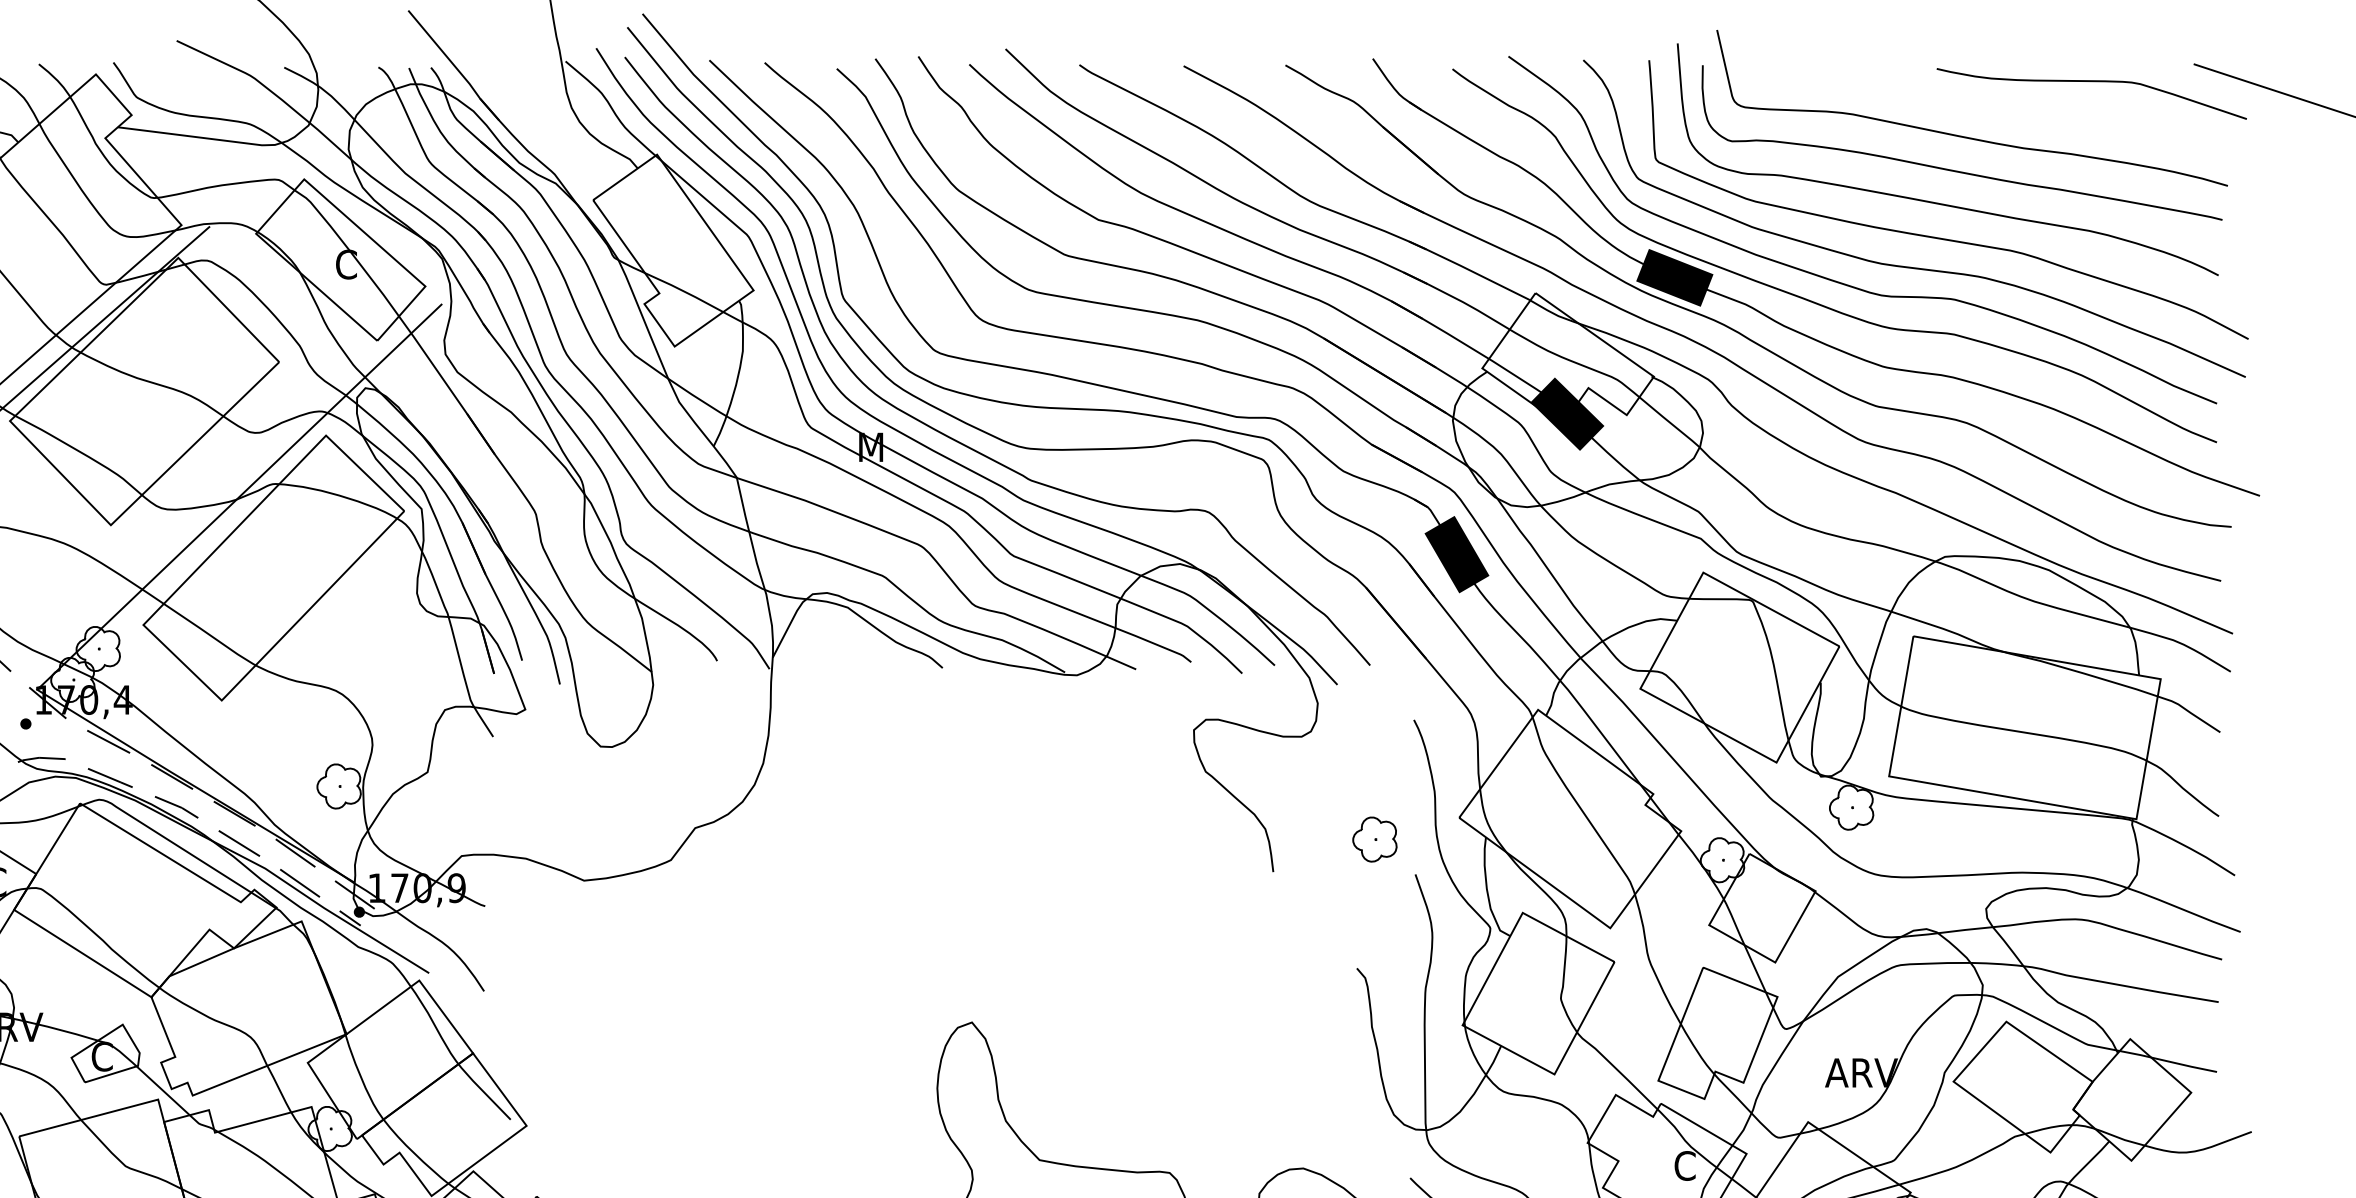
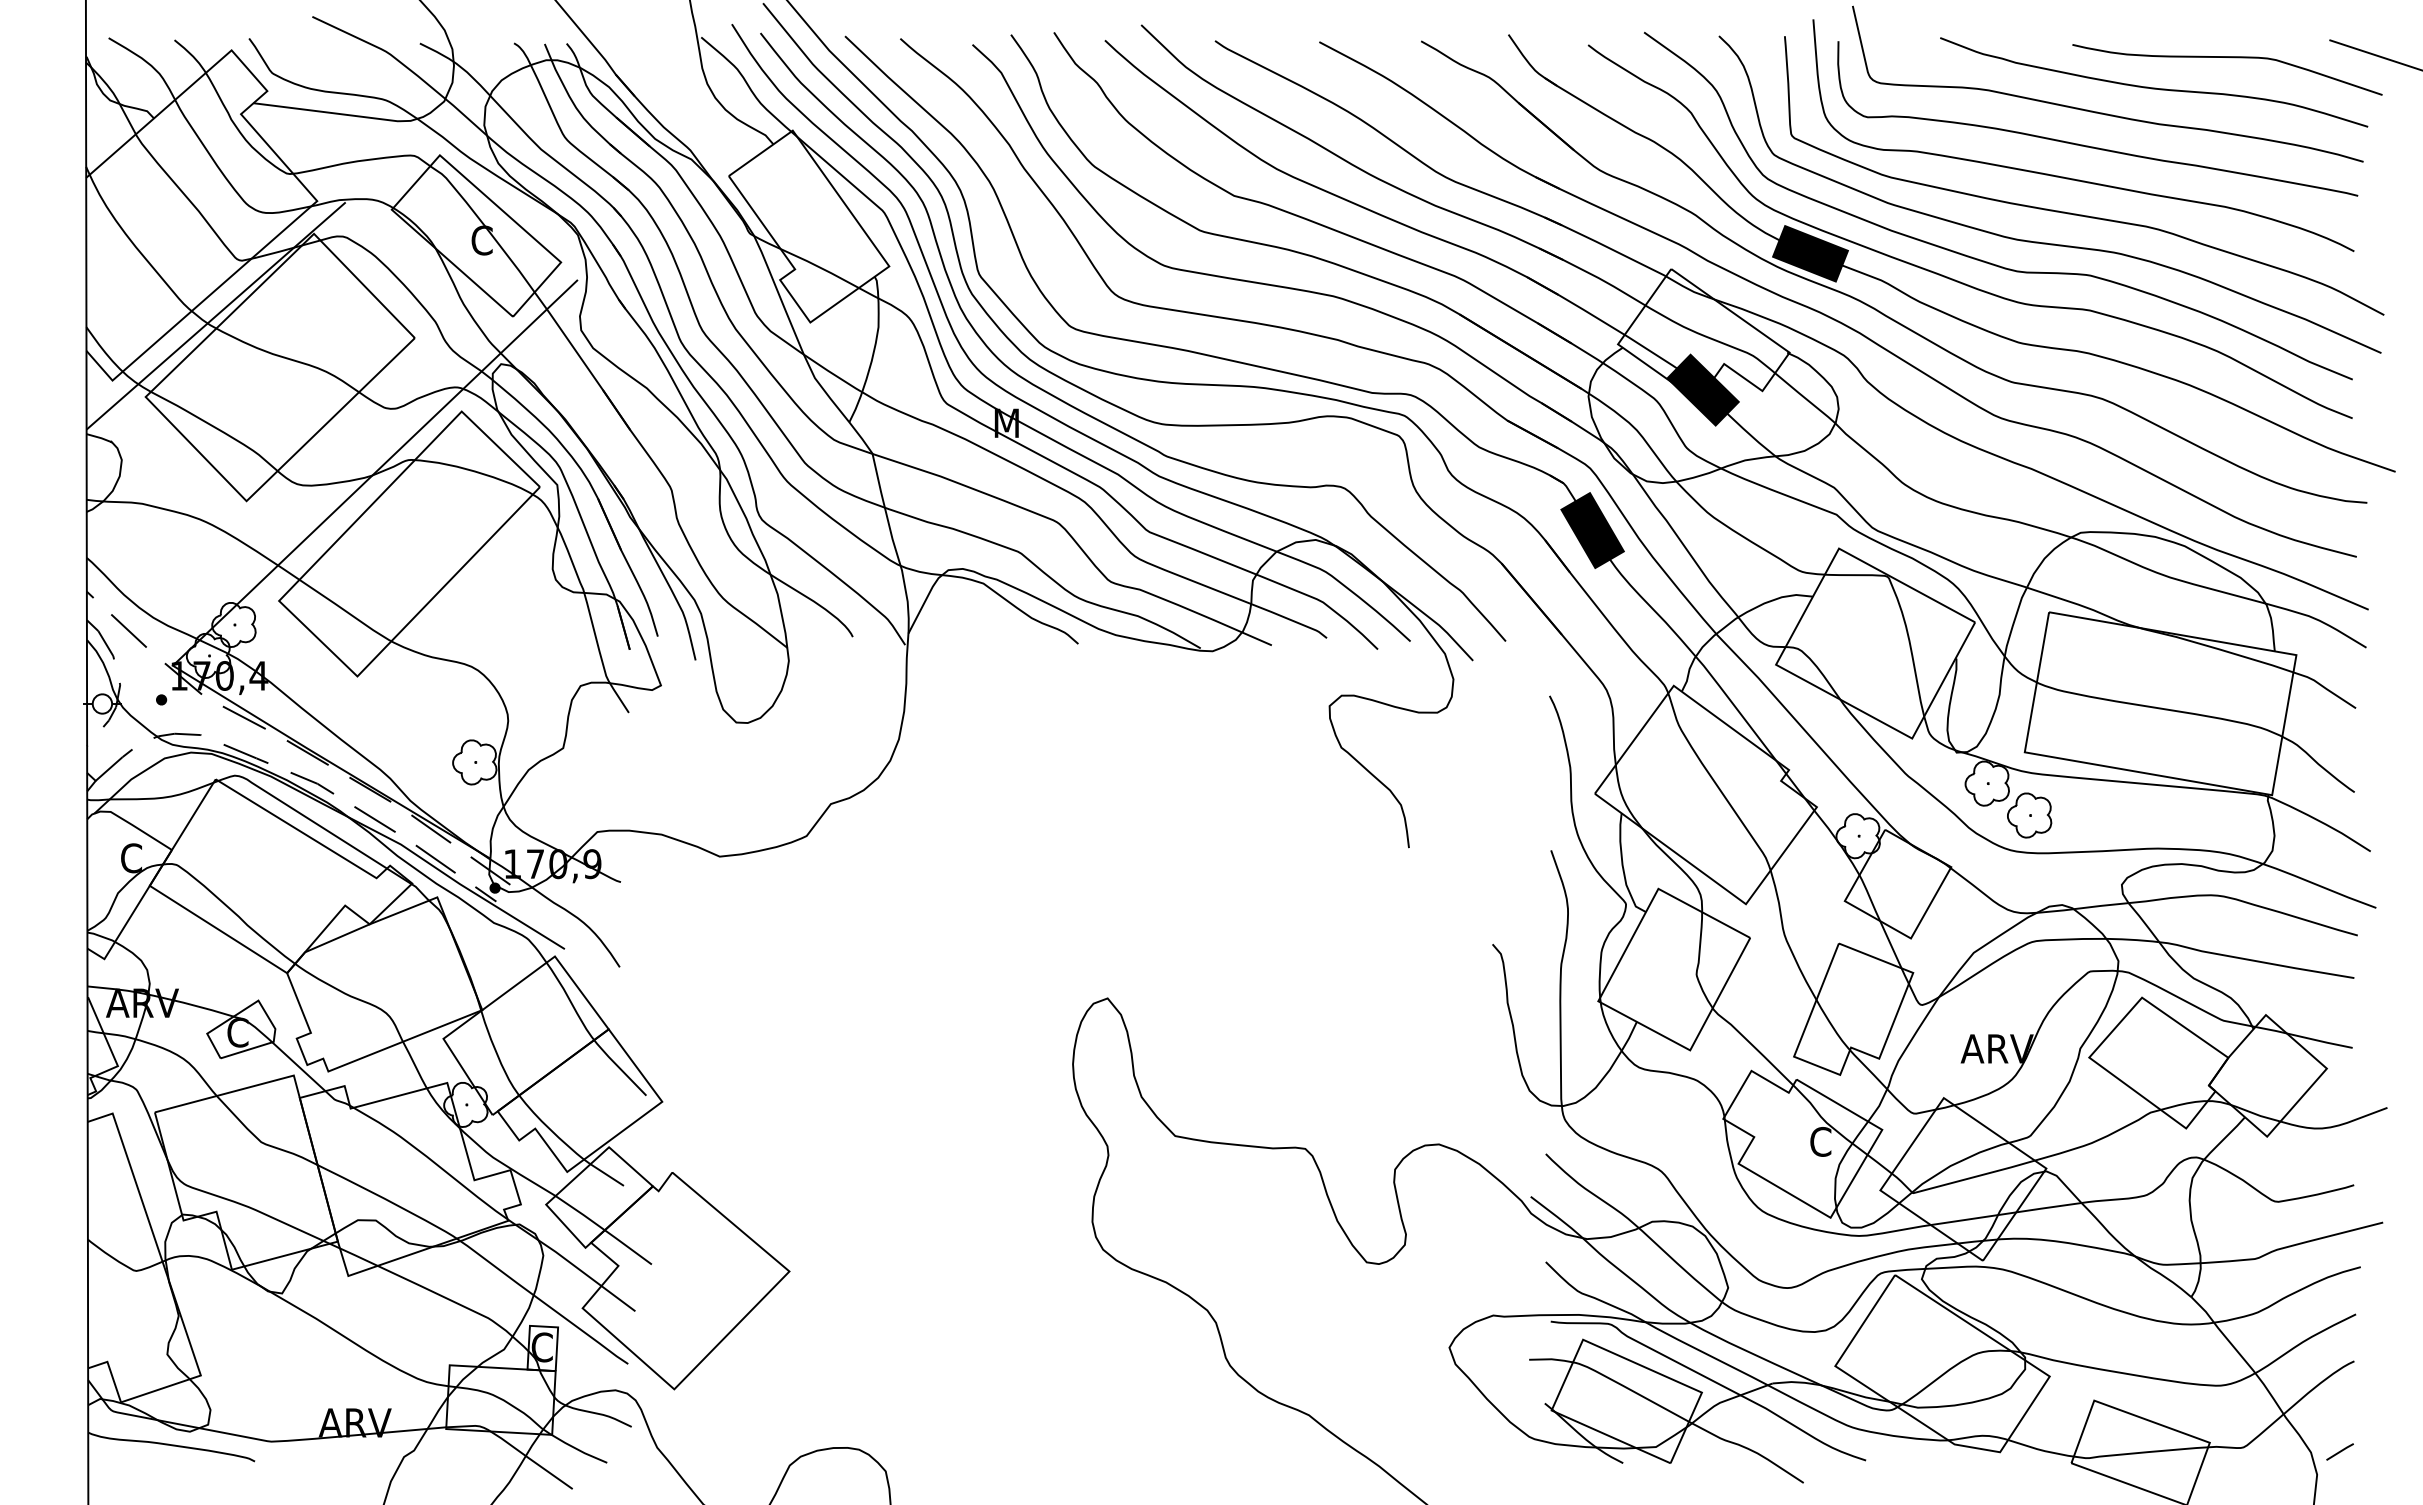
curve: (2018, 111) -> (2154, 87), added
part: (1374, 839) -> (2029, 815), moved

